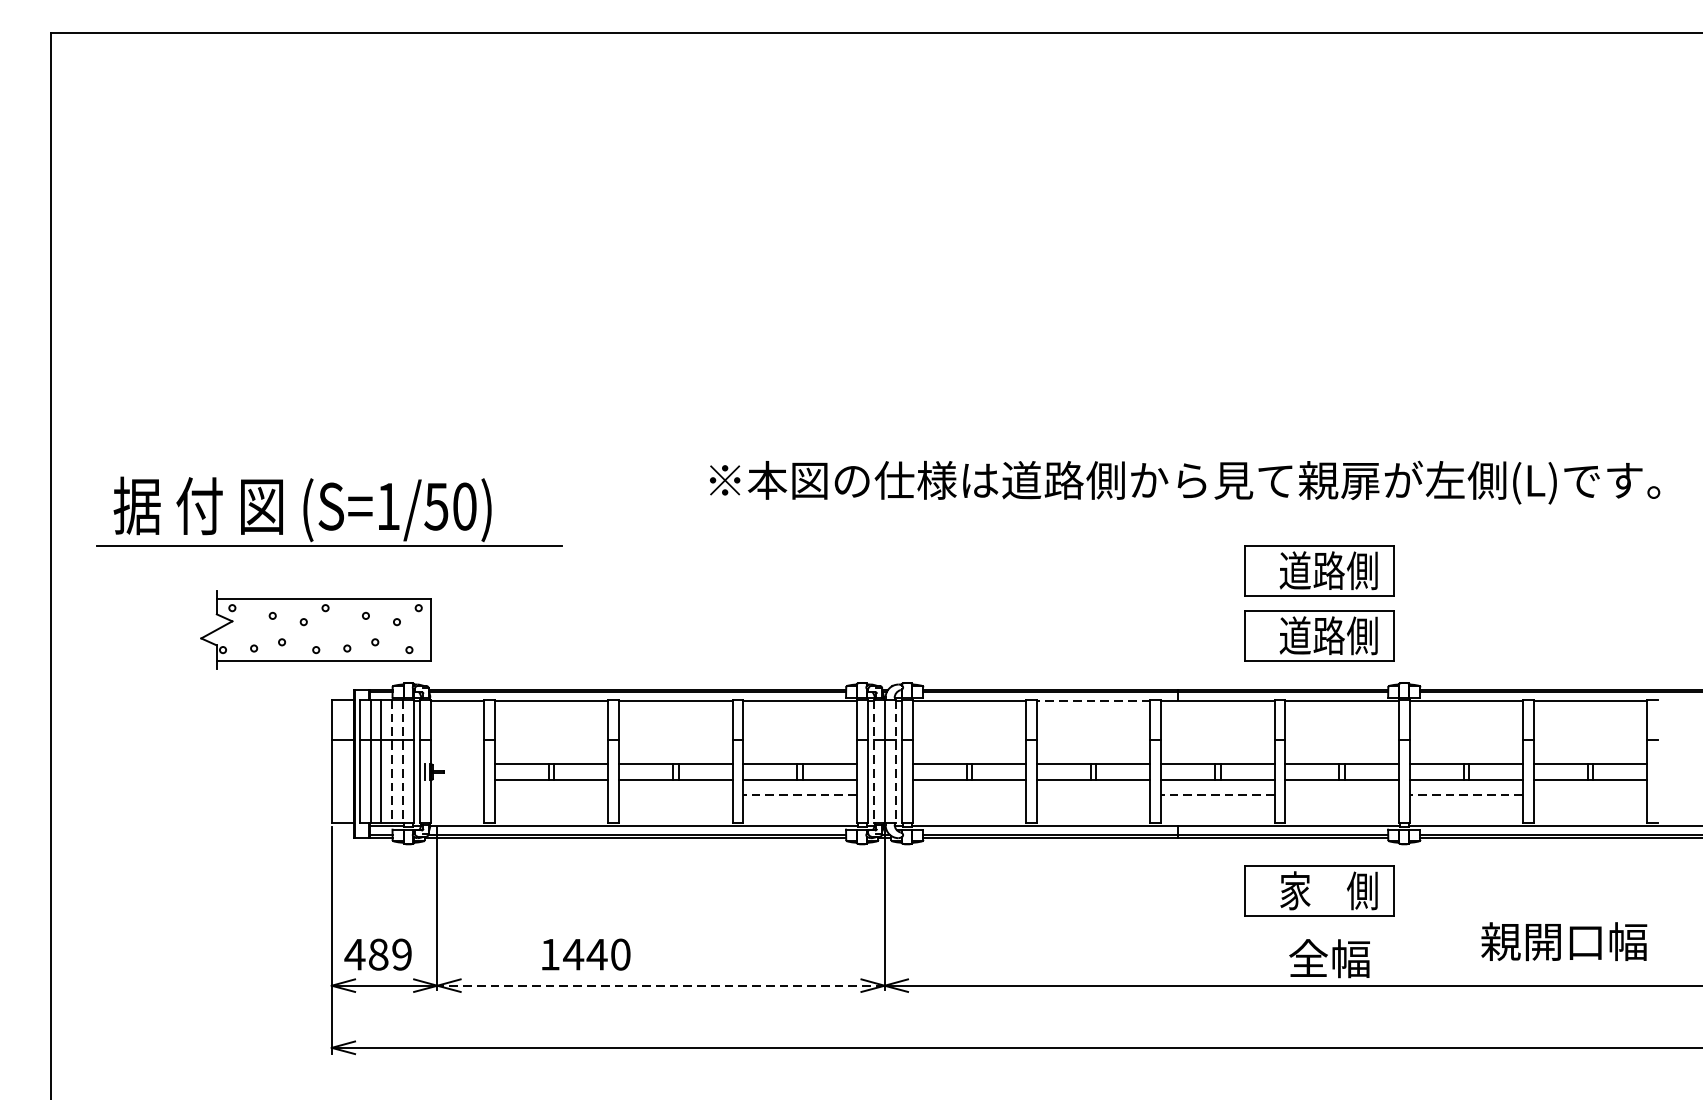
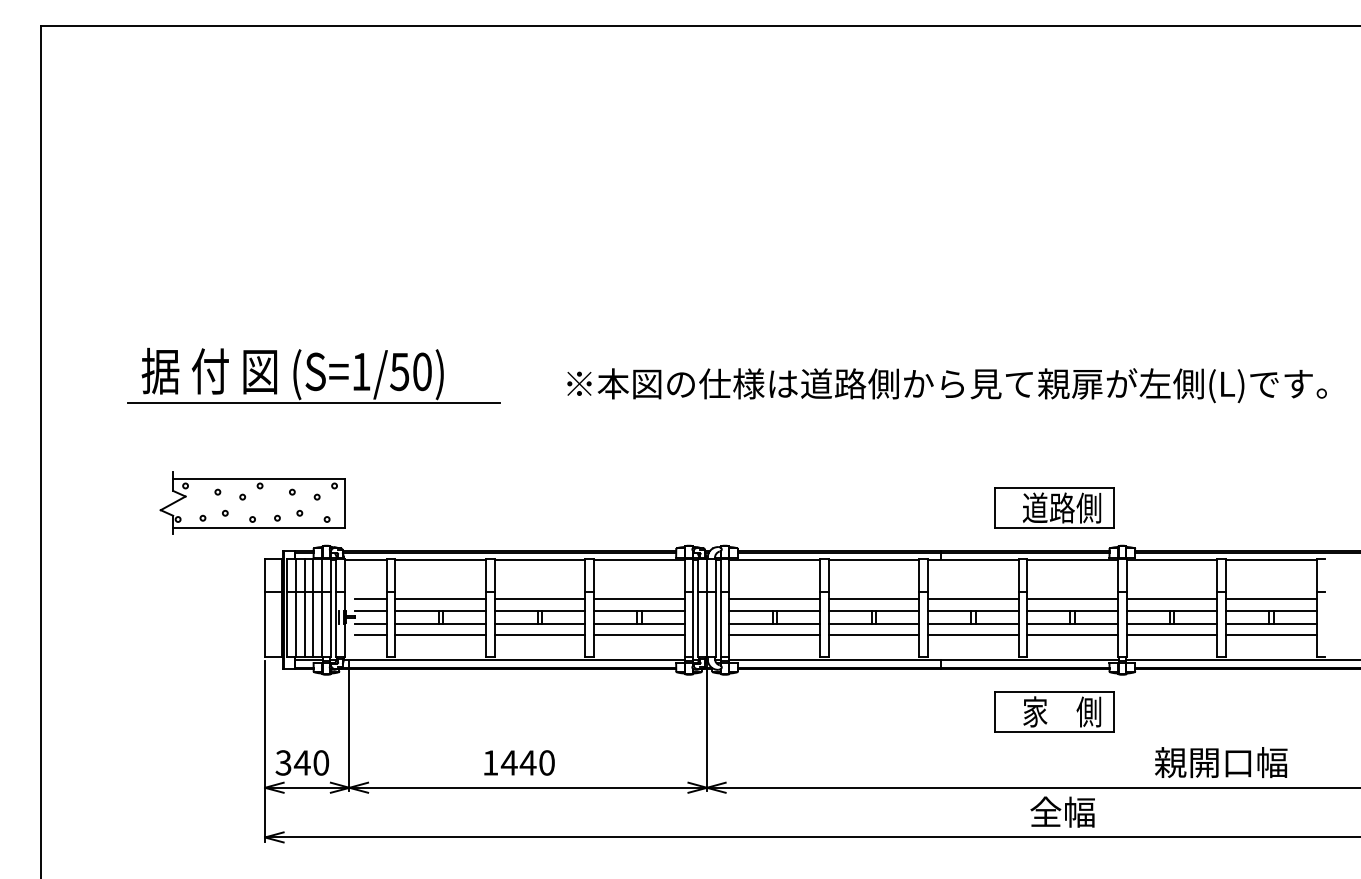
part: (328, 511) -> (313, 375), moved
part: (1319, 570) -> (1054, 455), removed
line: (1092, 701) -> (873, 560), dashed -> solid
line: (463, 750) -> (370, 599), added
line: (551, 750) -> (440, 599), added
line: (675, 750) -> (539, 599), added
line: (800, 750) -> (639, 599), added
line: (969, 750) -> (774, 599), added
line: (1092, 750) -> (873, 599), added
line: (1218, 750) -> (973, 599), added
line: (1341, 750) -> (1072, 599), added
line: (1465, 750) -> (1171, 599), added
line: (1590, 750) -> (1271, 599), added
line: (392, 761) -> (313, 608), dashed -> solid
line: (403, 761) -> (322, 608), dashed -> solid
line: (874, 761) -> (698, 608), dashed -> solid
line: (895, 761) -> (715, 608), dashed -> solid
line: (463, 763) -> (370, 610), added
line: (463, 780) -> (370, 623), added
line: (463, 795) -> (370, 635), added
line: (551, 795) -> (440, 635), added
line: (675, 795) -> (539, 635), added
line: (798, 795) -> (638, 635), dashed -> solid
line: (969, 795) -> (774, 635), added
line: (1092, 795) -> (873, 635), added
line: (1216, 795) -> (972, 635), dashed -> solid
line: (1341, 795) -> (1072, 635), added
line: (1465, 795) -> (1171, 635), dashed -> solid
line: (1590, 795) -> (1271, 635), added
text: (1564, 941) -> (1221, 762), moved
text: (378, 954) -> (302, 762), 489 -> 340
text: (586, 954) -> (519, 762), moved
text: (1329, 957) -> (1062, 811), moved
line: (661, 985) -> (528, 787), dashed -> solid

